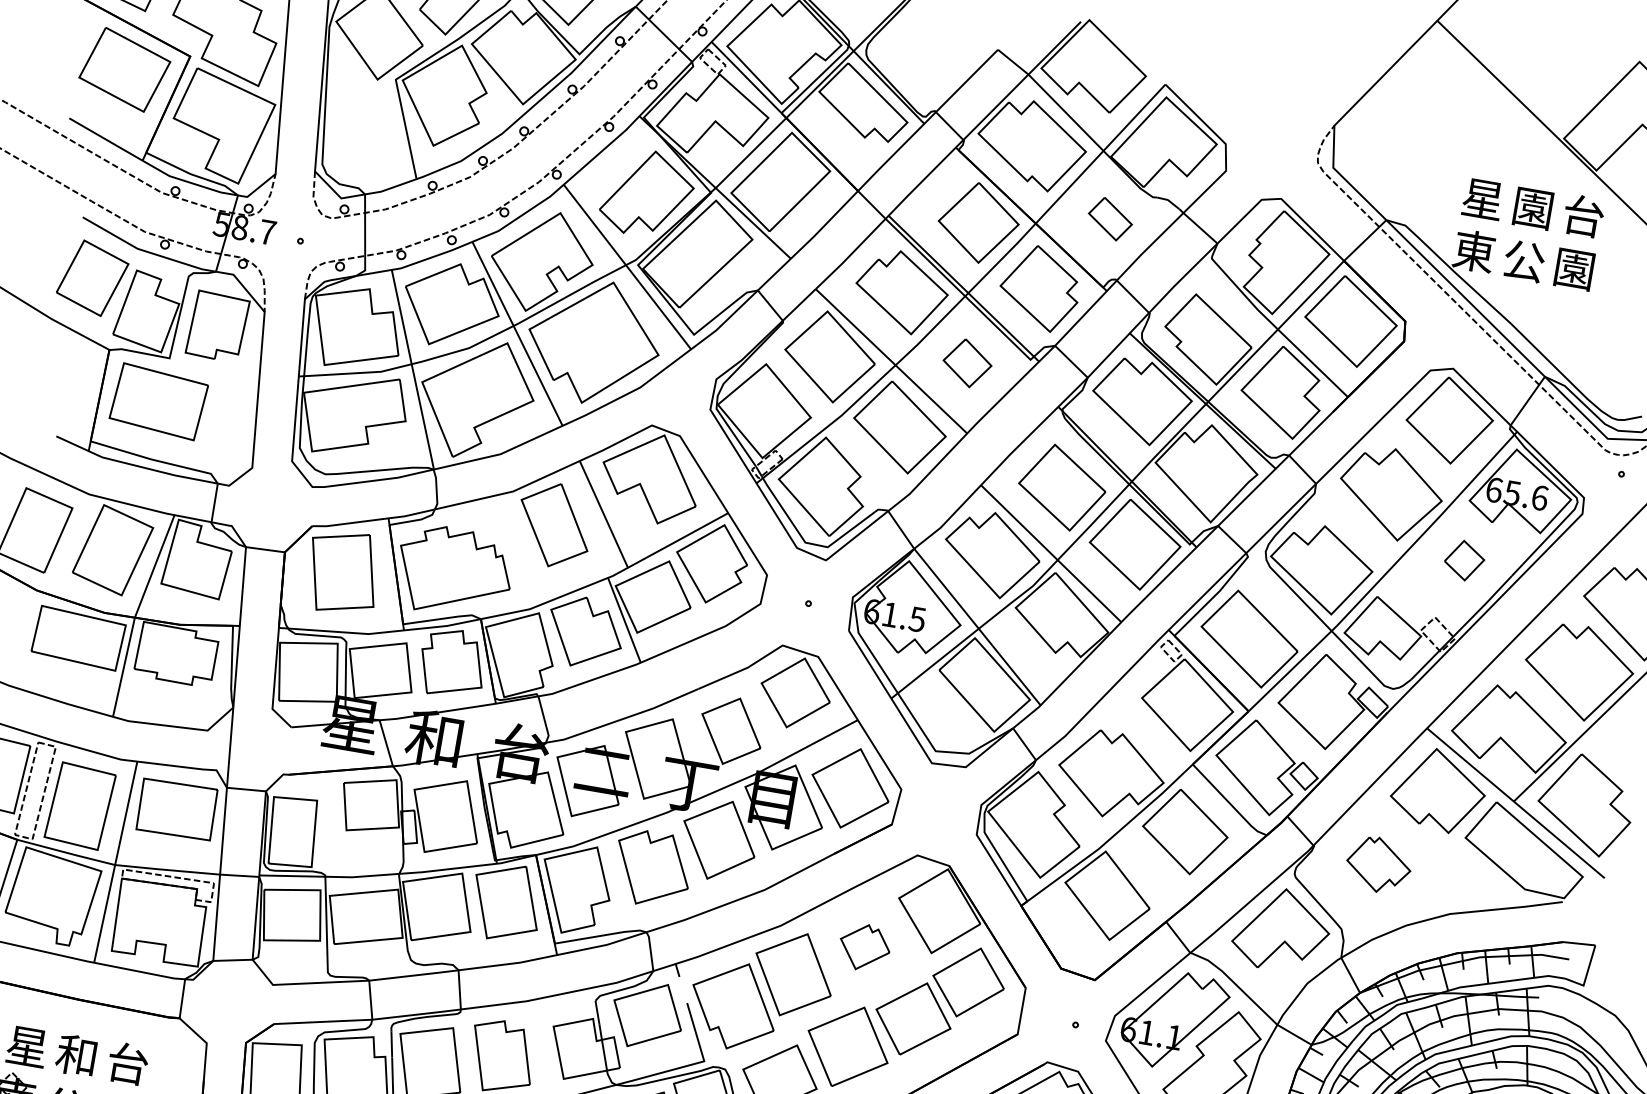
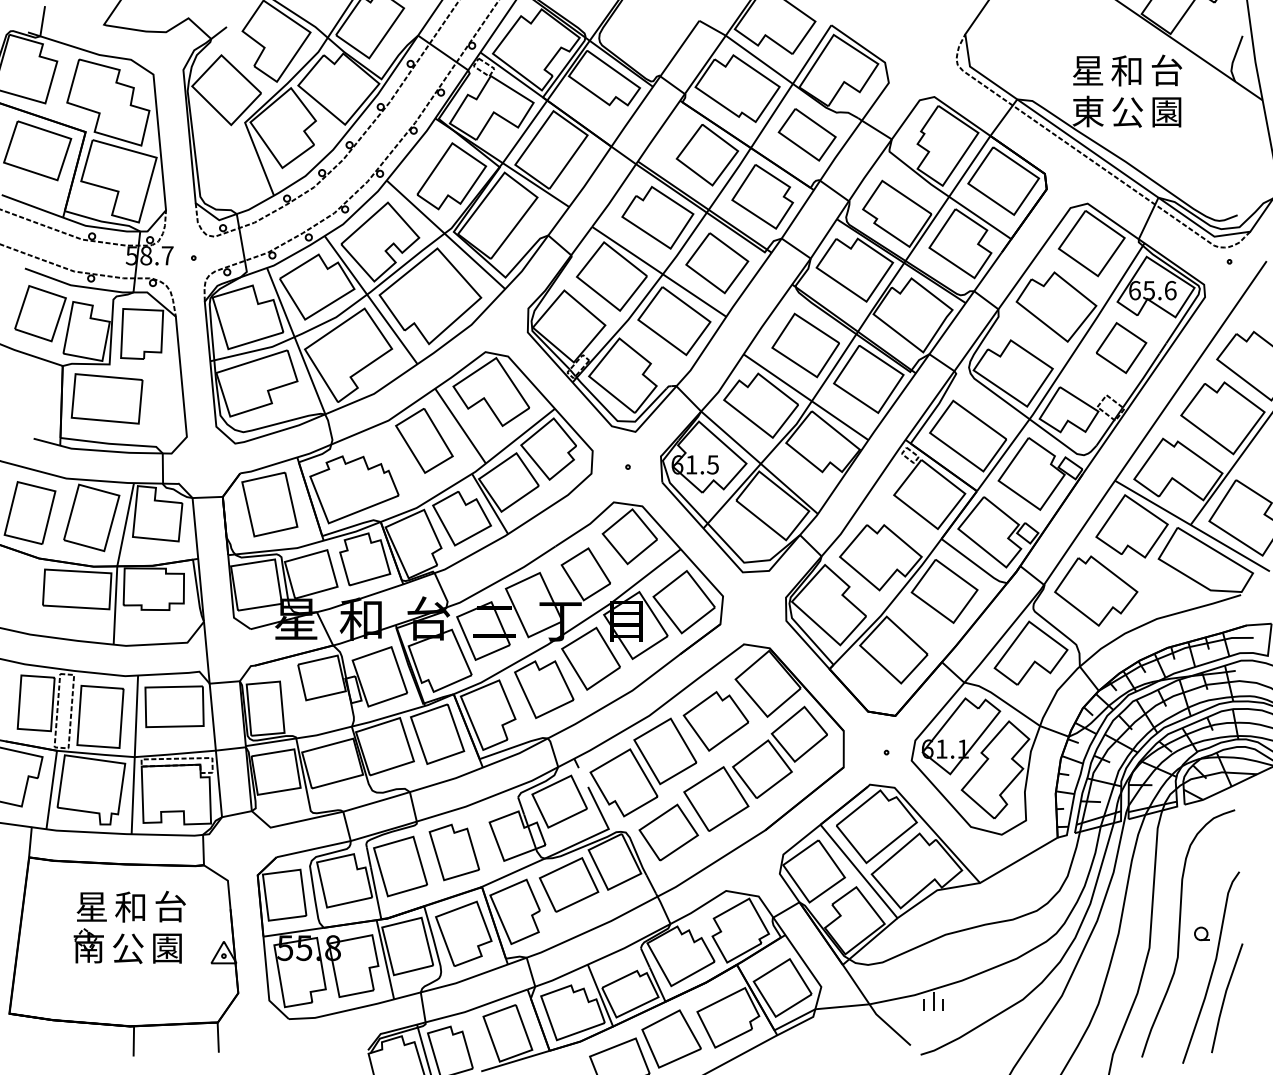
text: (1532, 207) -> (1126, 70), 園 -> 和
part: (1109, 218) -> (806, 134), size x1.67
part: (967, 363) -> (717, 263), size x1.67
part: (1464, 561) -> (1121, 348), size x1.67
part: (1379, 864) -> (1096, 590), size x1.67
part: (864, 947) -> (715, 721), size x1.67

